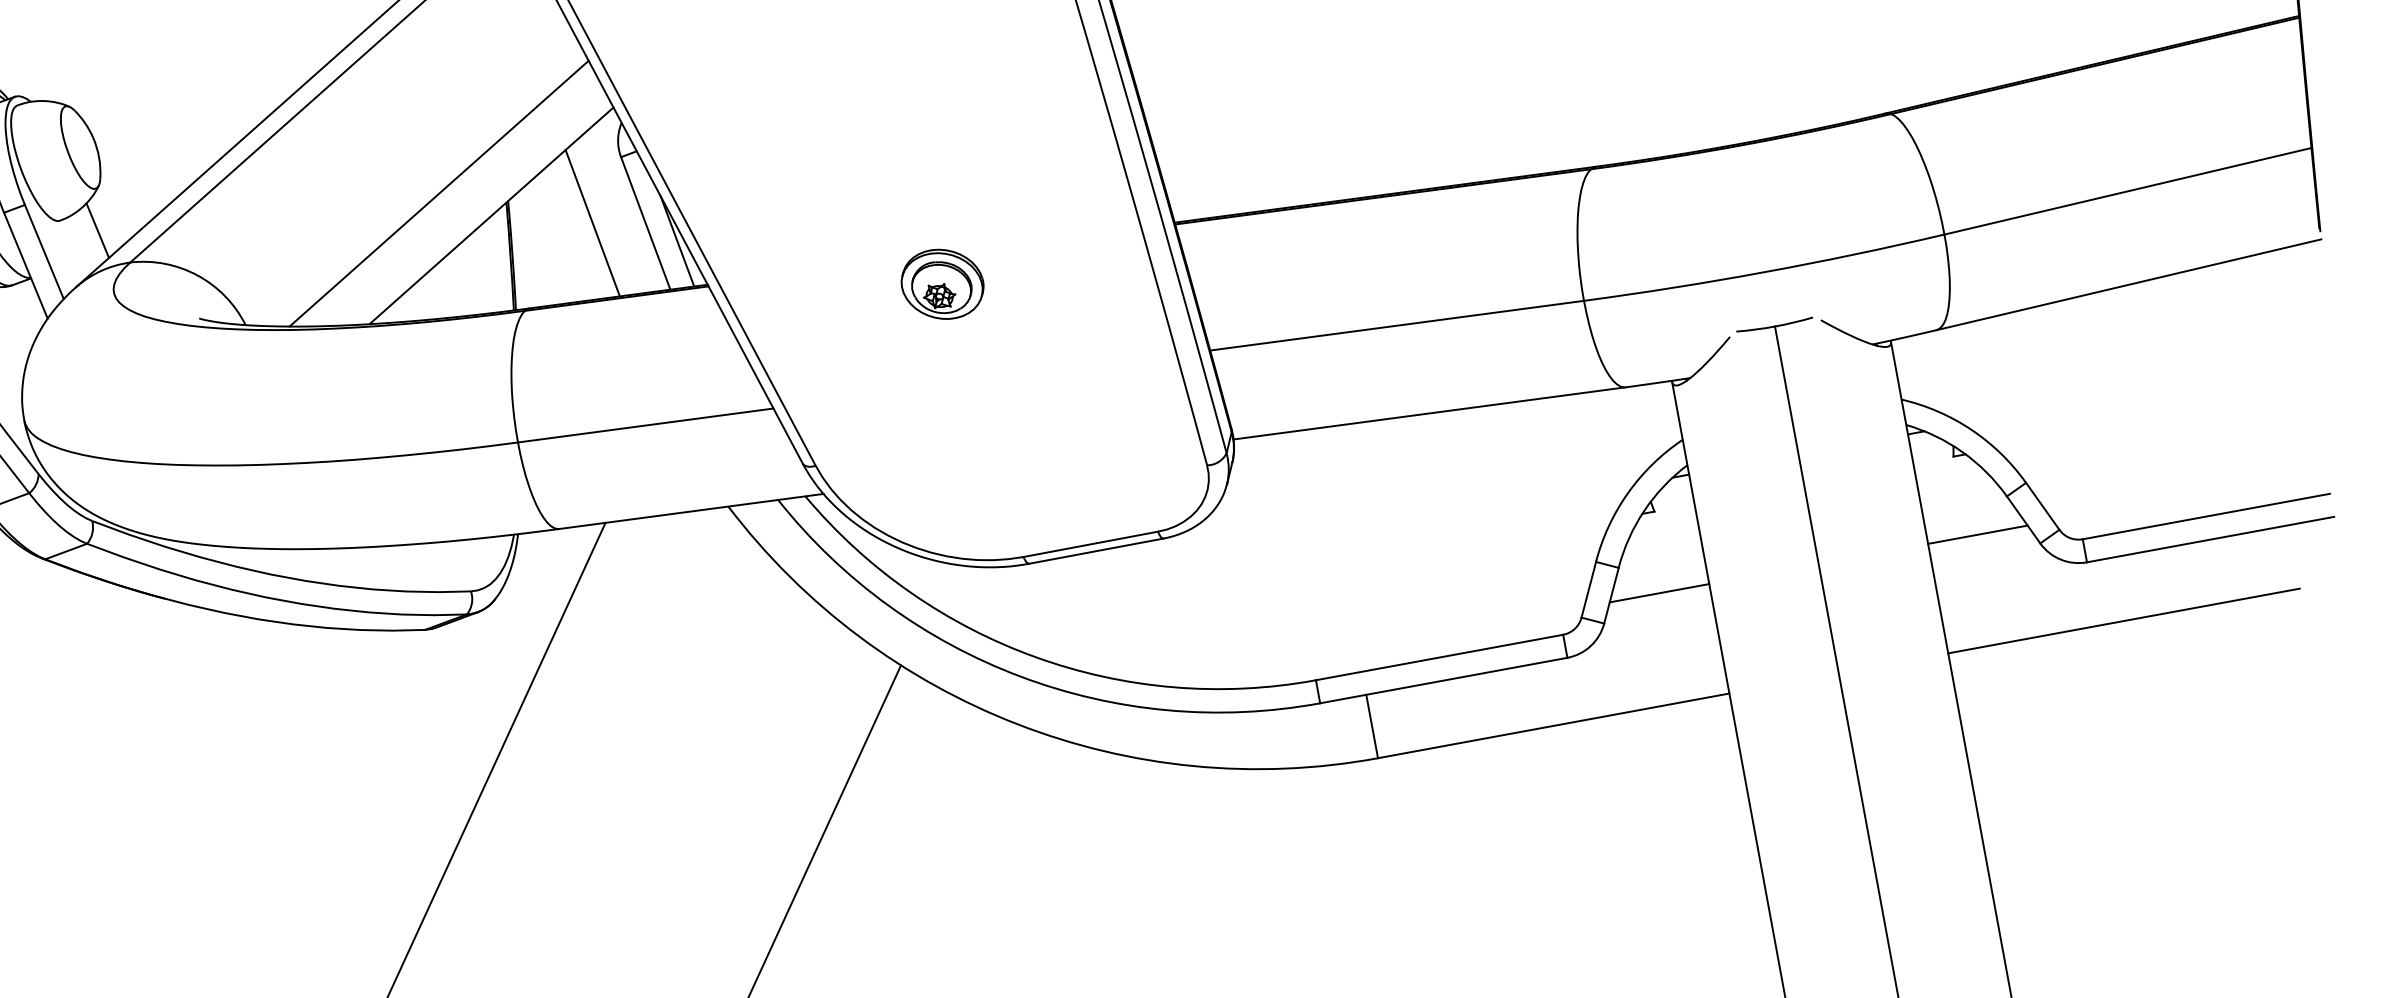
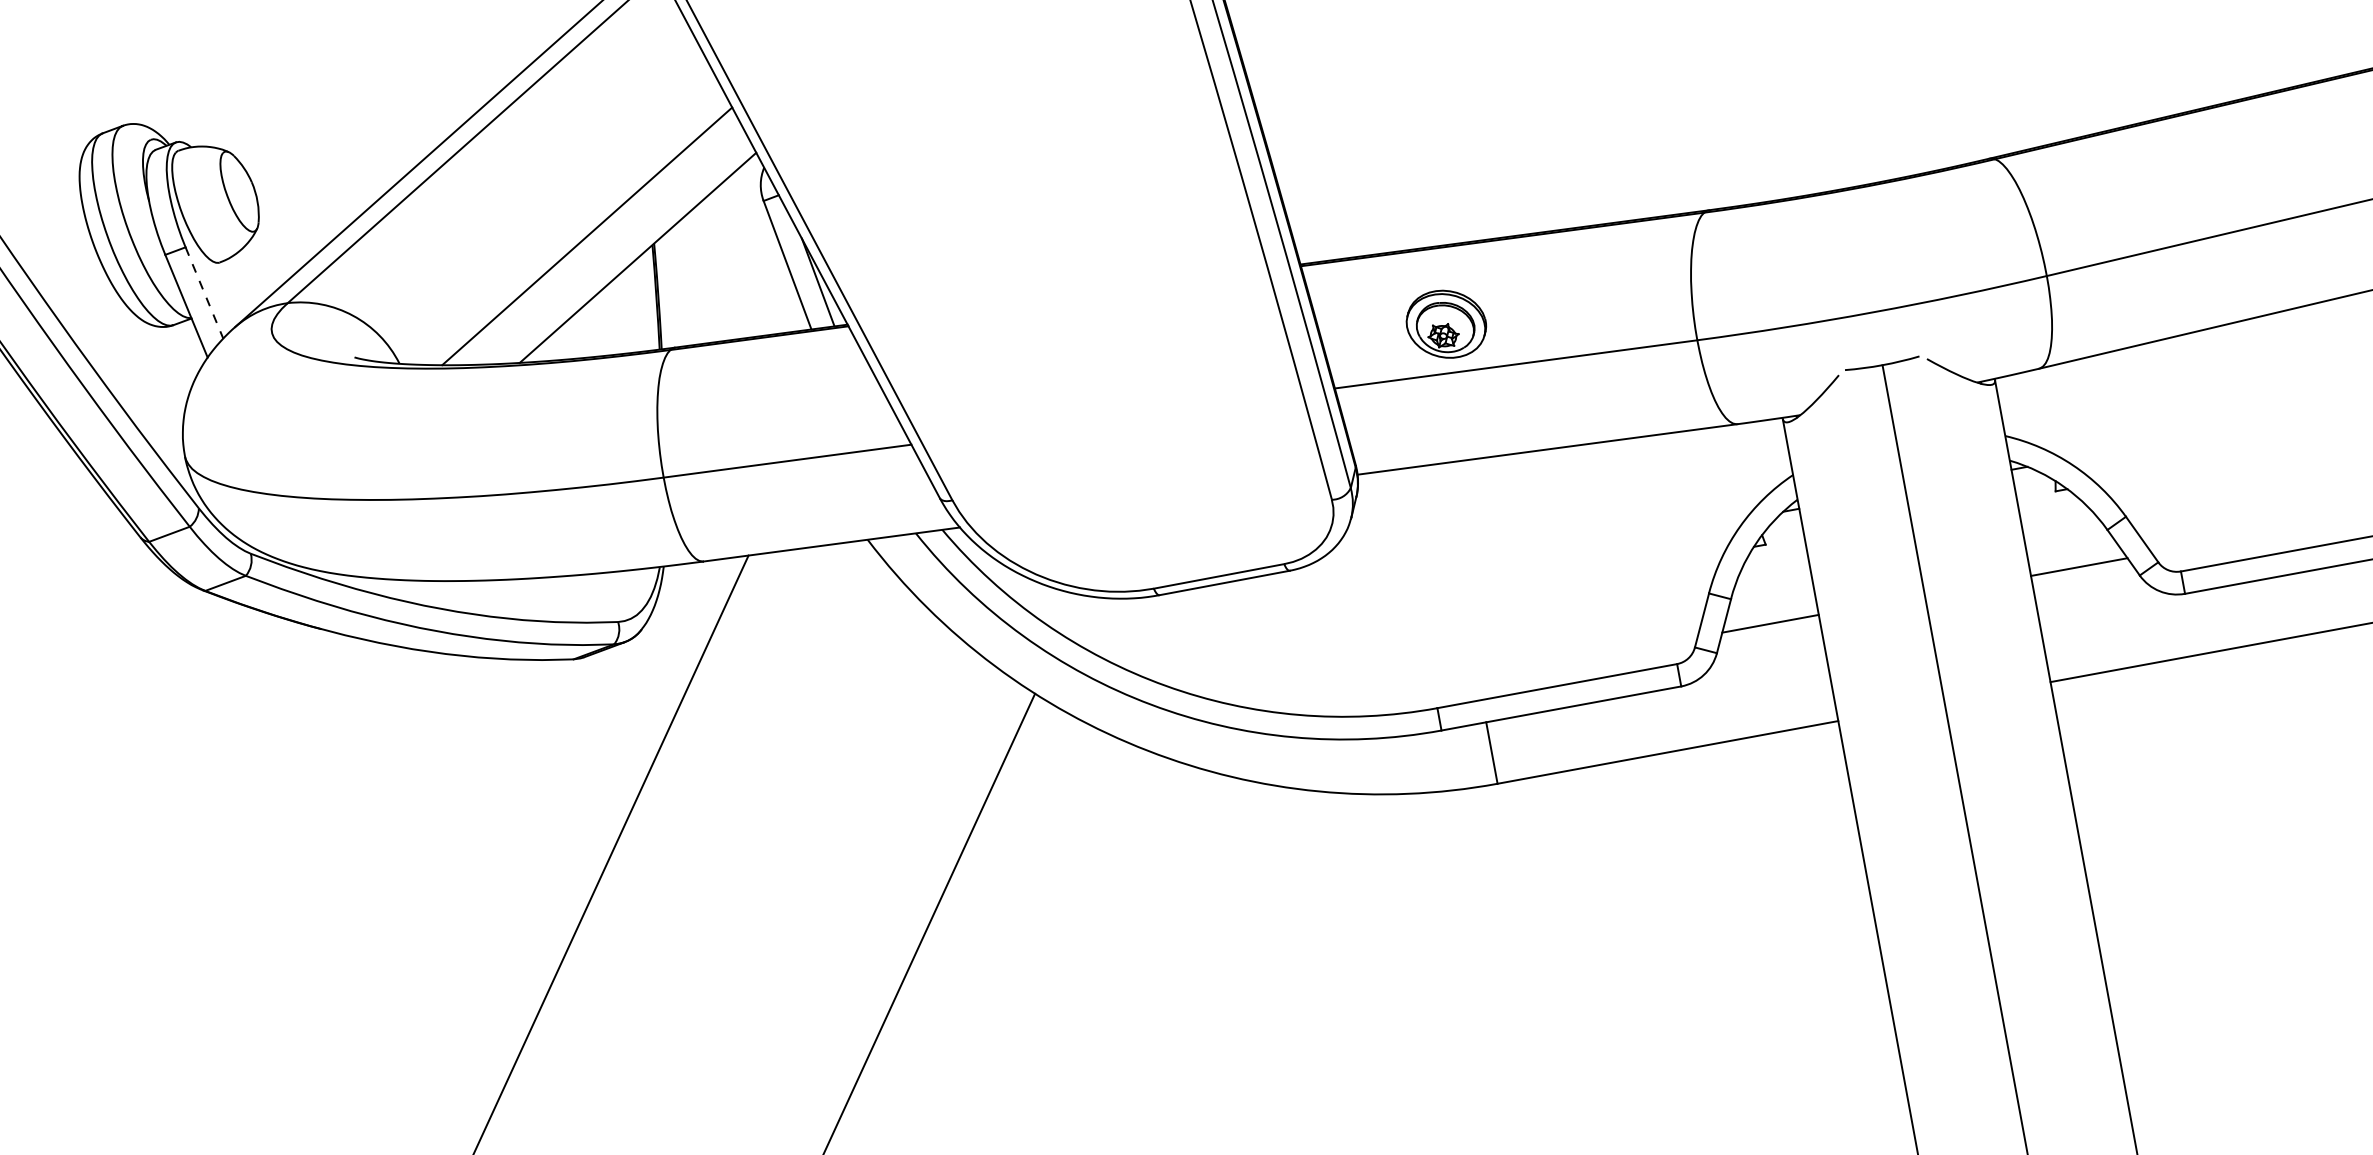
line: (592, 223) -> (735, 265), removed
line: (98, 229) -> (256, 271), removed
line: (44, 252) -> (204, 293), solid -> dashed
part: (942, 283) -> (1446, 323), moved

